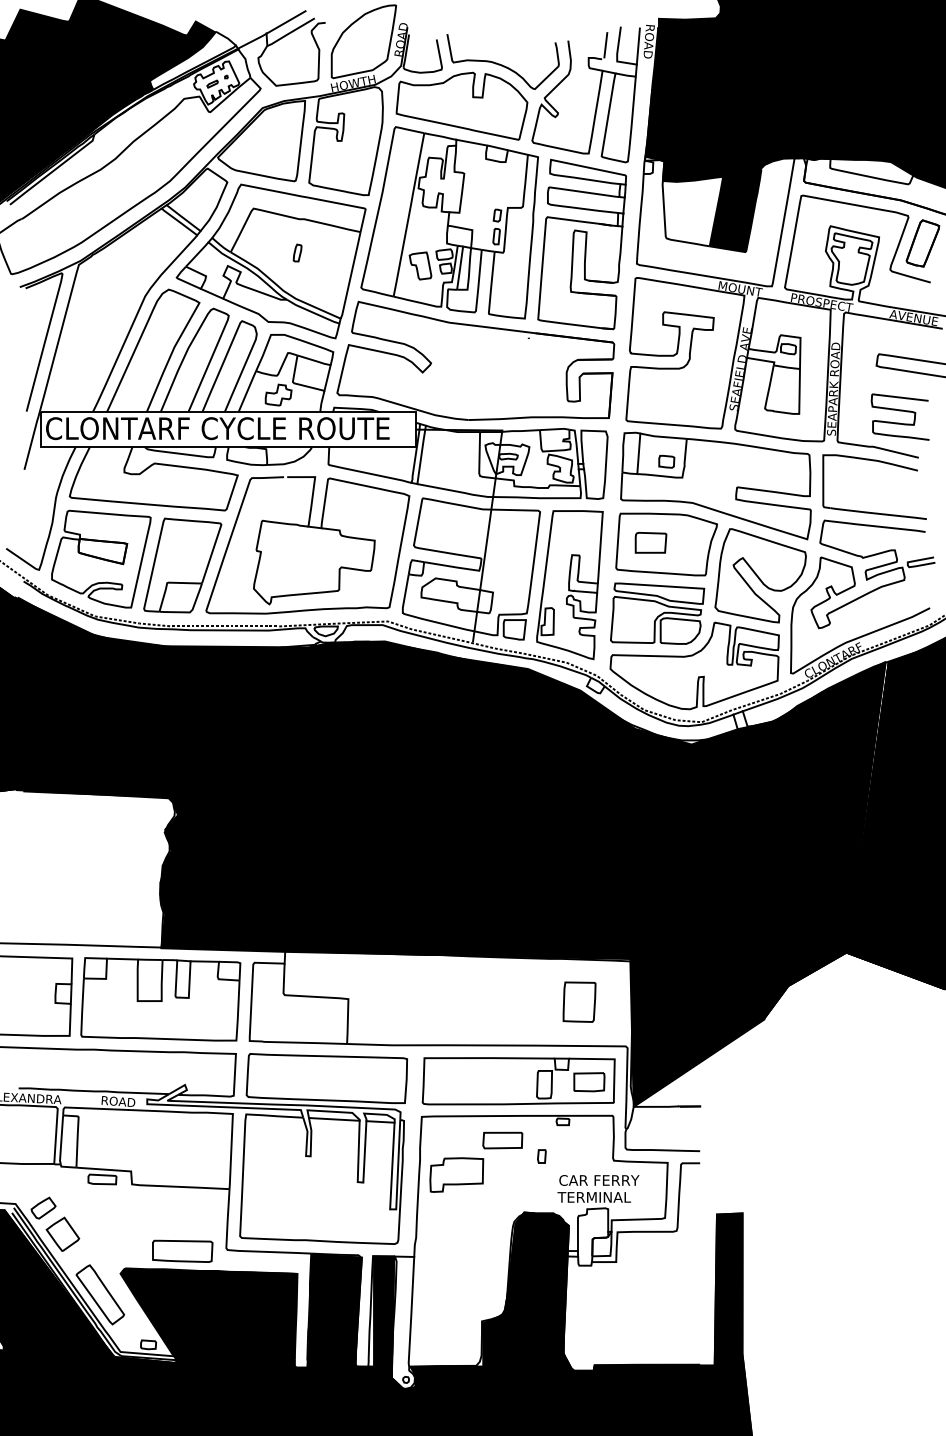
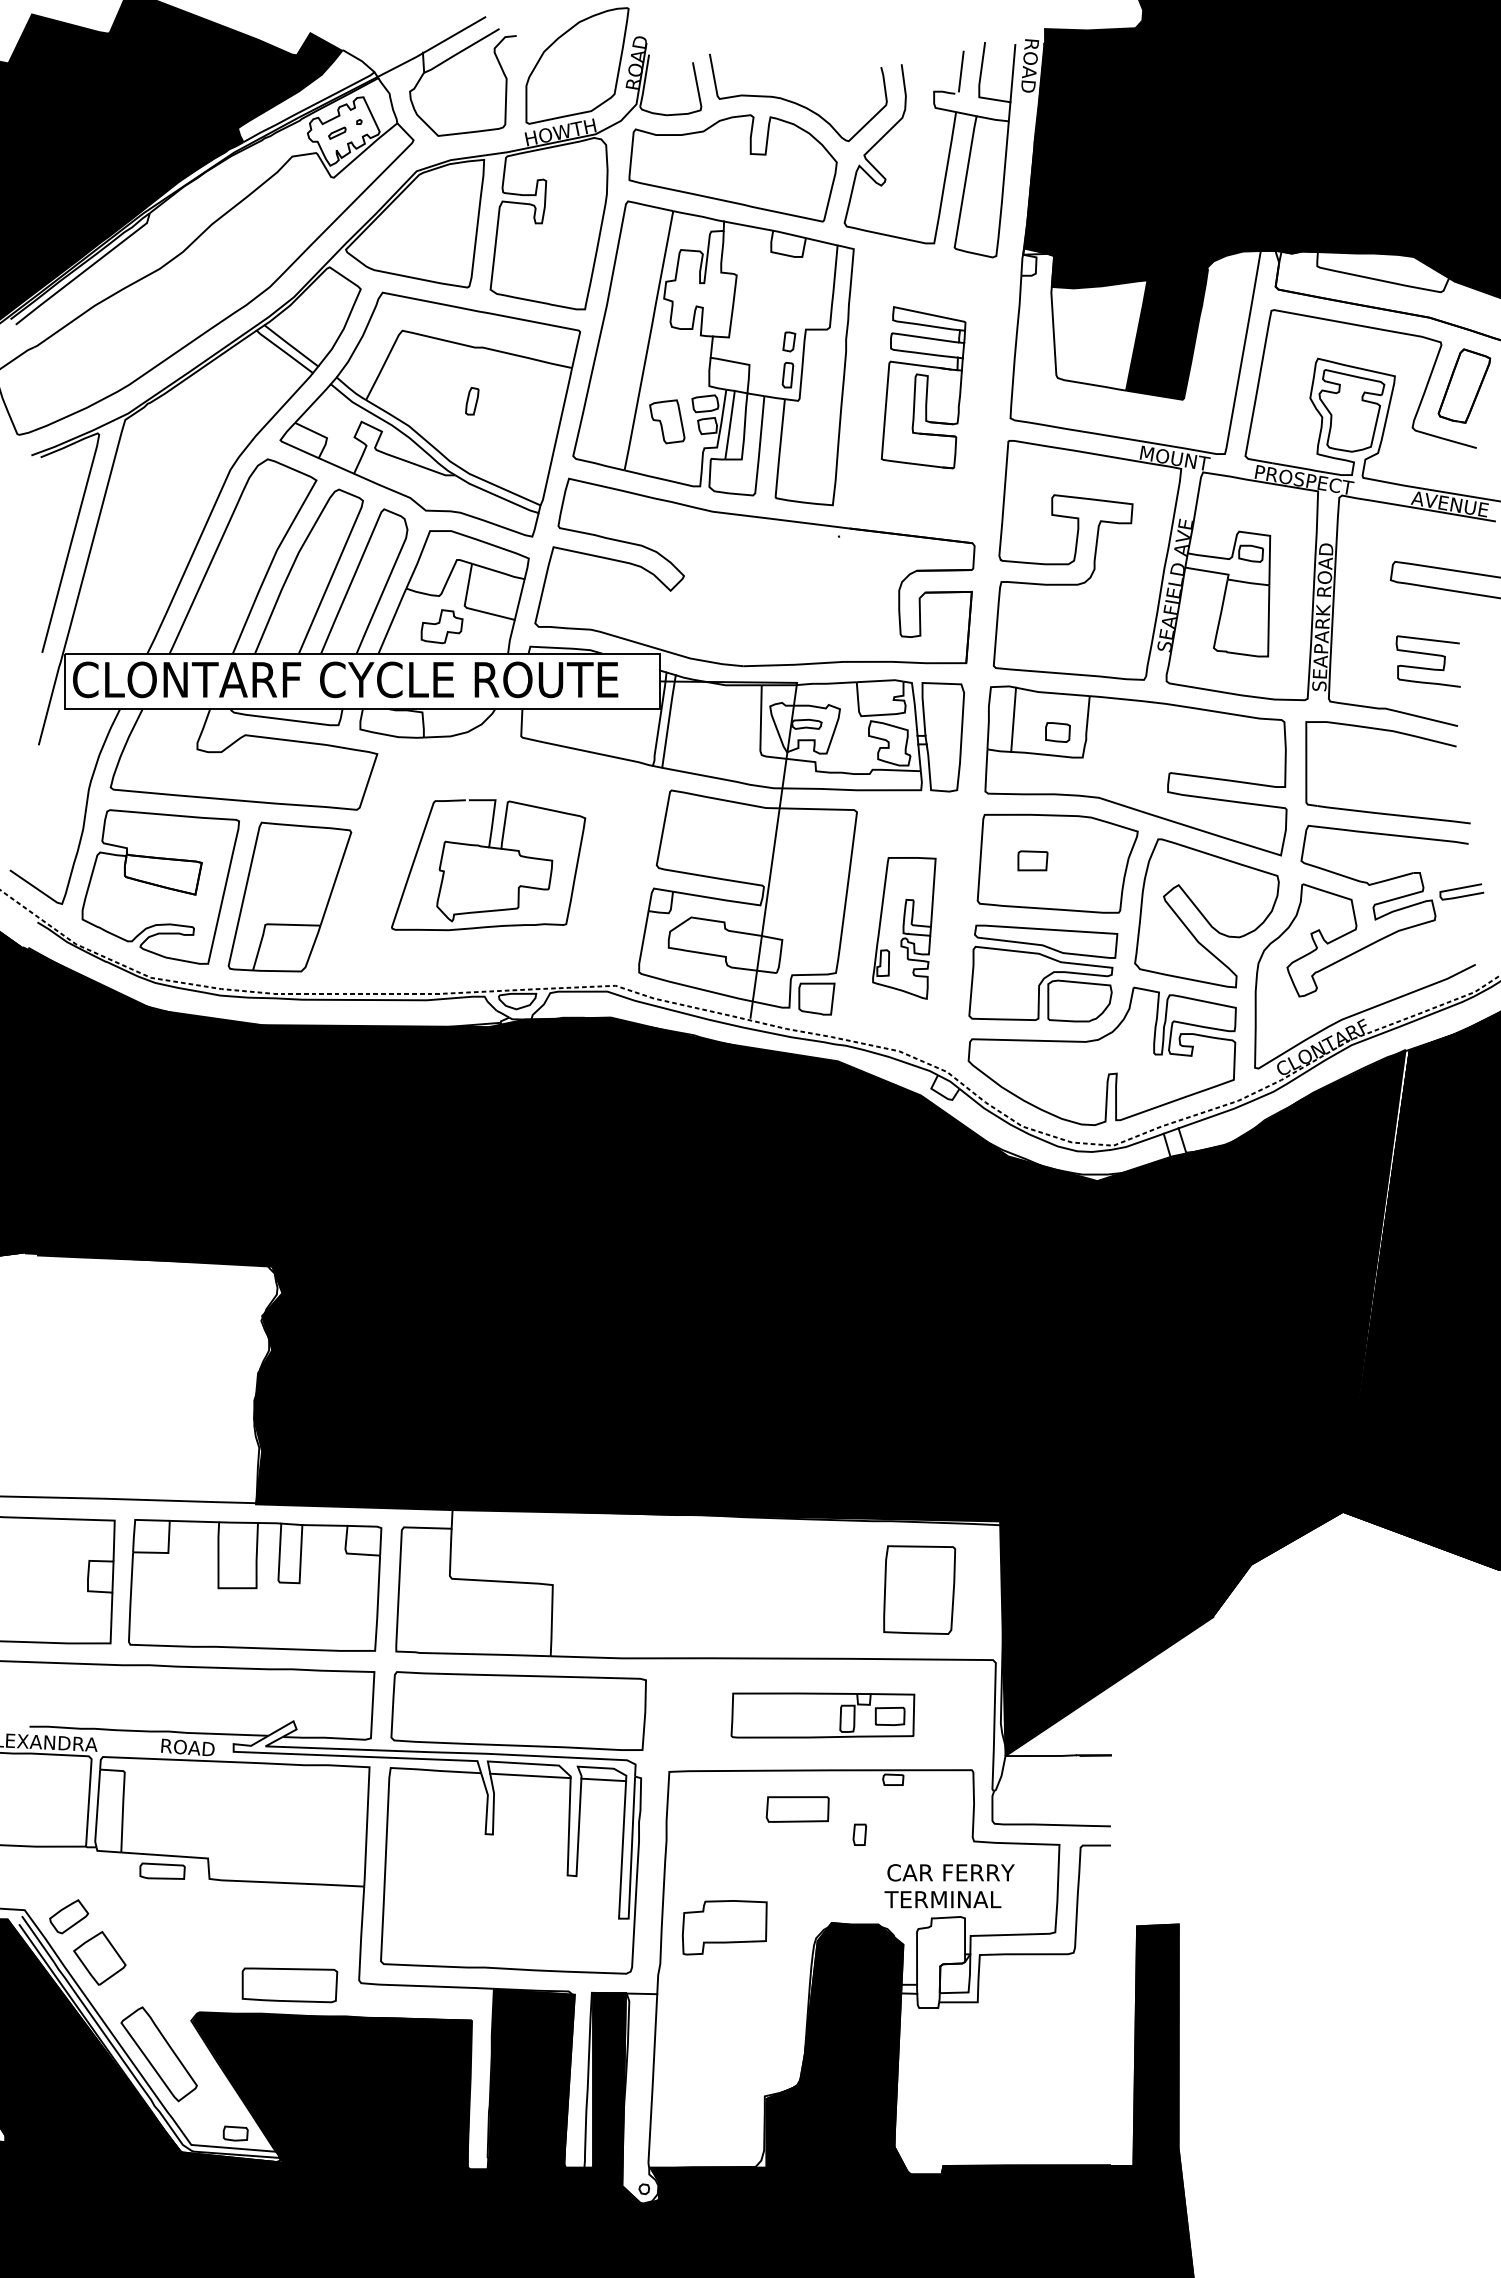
part: (581, 244) -> (922, 387), size x0.6
part: (899, 416) -> (1427, 660), size x0.7
part: (650, 542) -> (1032, 860), size x0.6
part: (307, 545) -> (487, 865), size x0.6
part: (569, 585) -> (903, 928), size x0.6
part: (579, 1001) -> (919, 1588), size x1.4
part: (518, 1081) -> (822, 1715), size x0.6
part: (456, 1174) -> (724, 1926), moved

